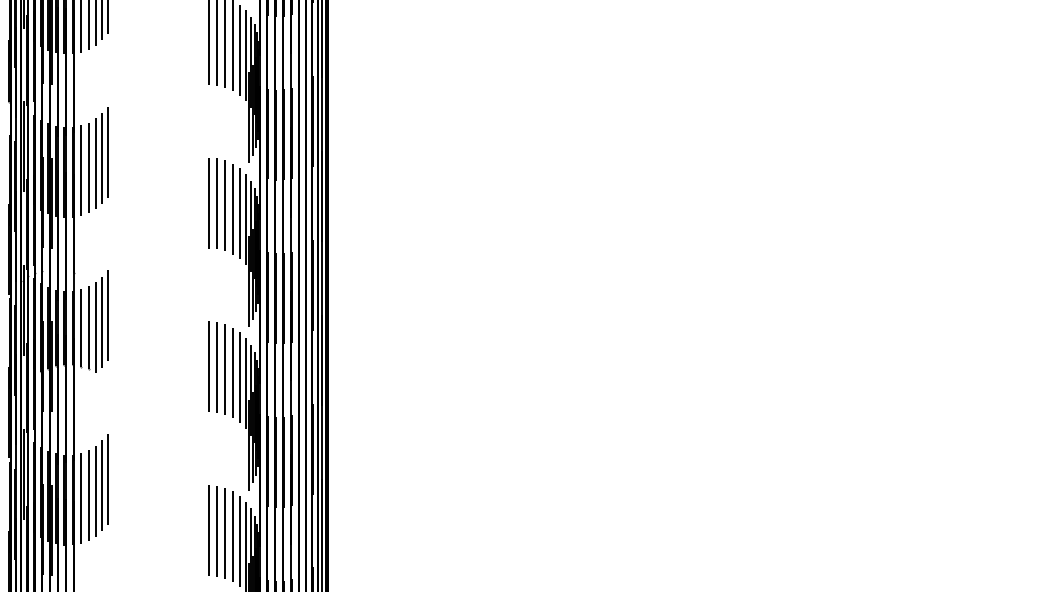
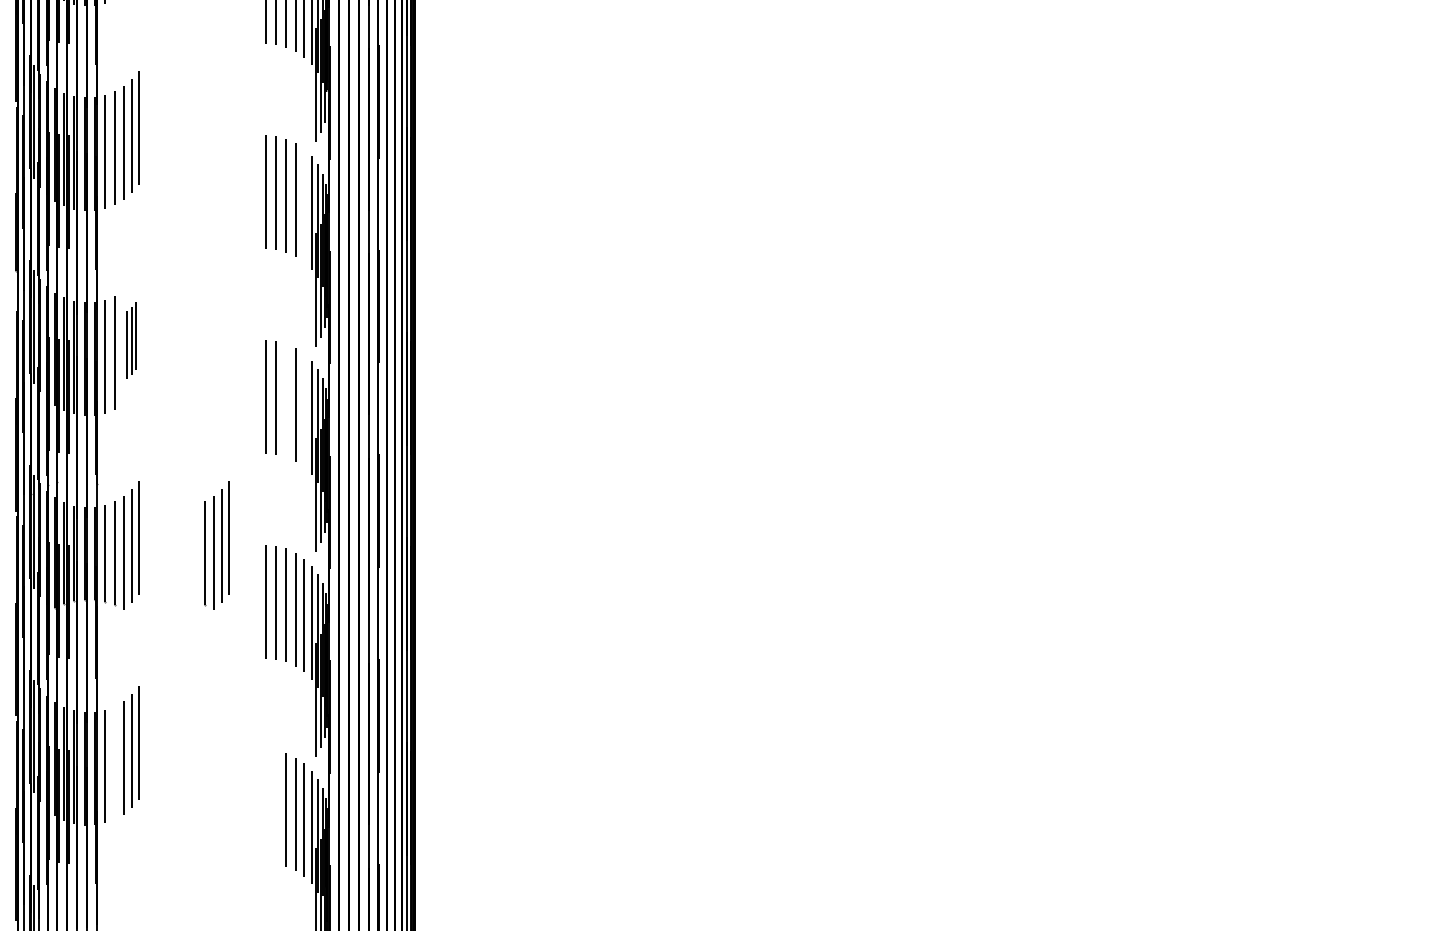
line: (240, 49) -> (304, 205), removed
part: (101, 157) -> (131, 340), size x0.6
line: (225, 205) -> (286, 400), removed
line: (240, 213) -> (304, 410), removed
part: (169, 321) -> (216, 545), added
line: (88, 495) -> (115, 762), removed
line: (208, 530) -> (265, 806), removed
line: (217, 531) -> (276, 807), removed

